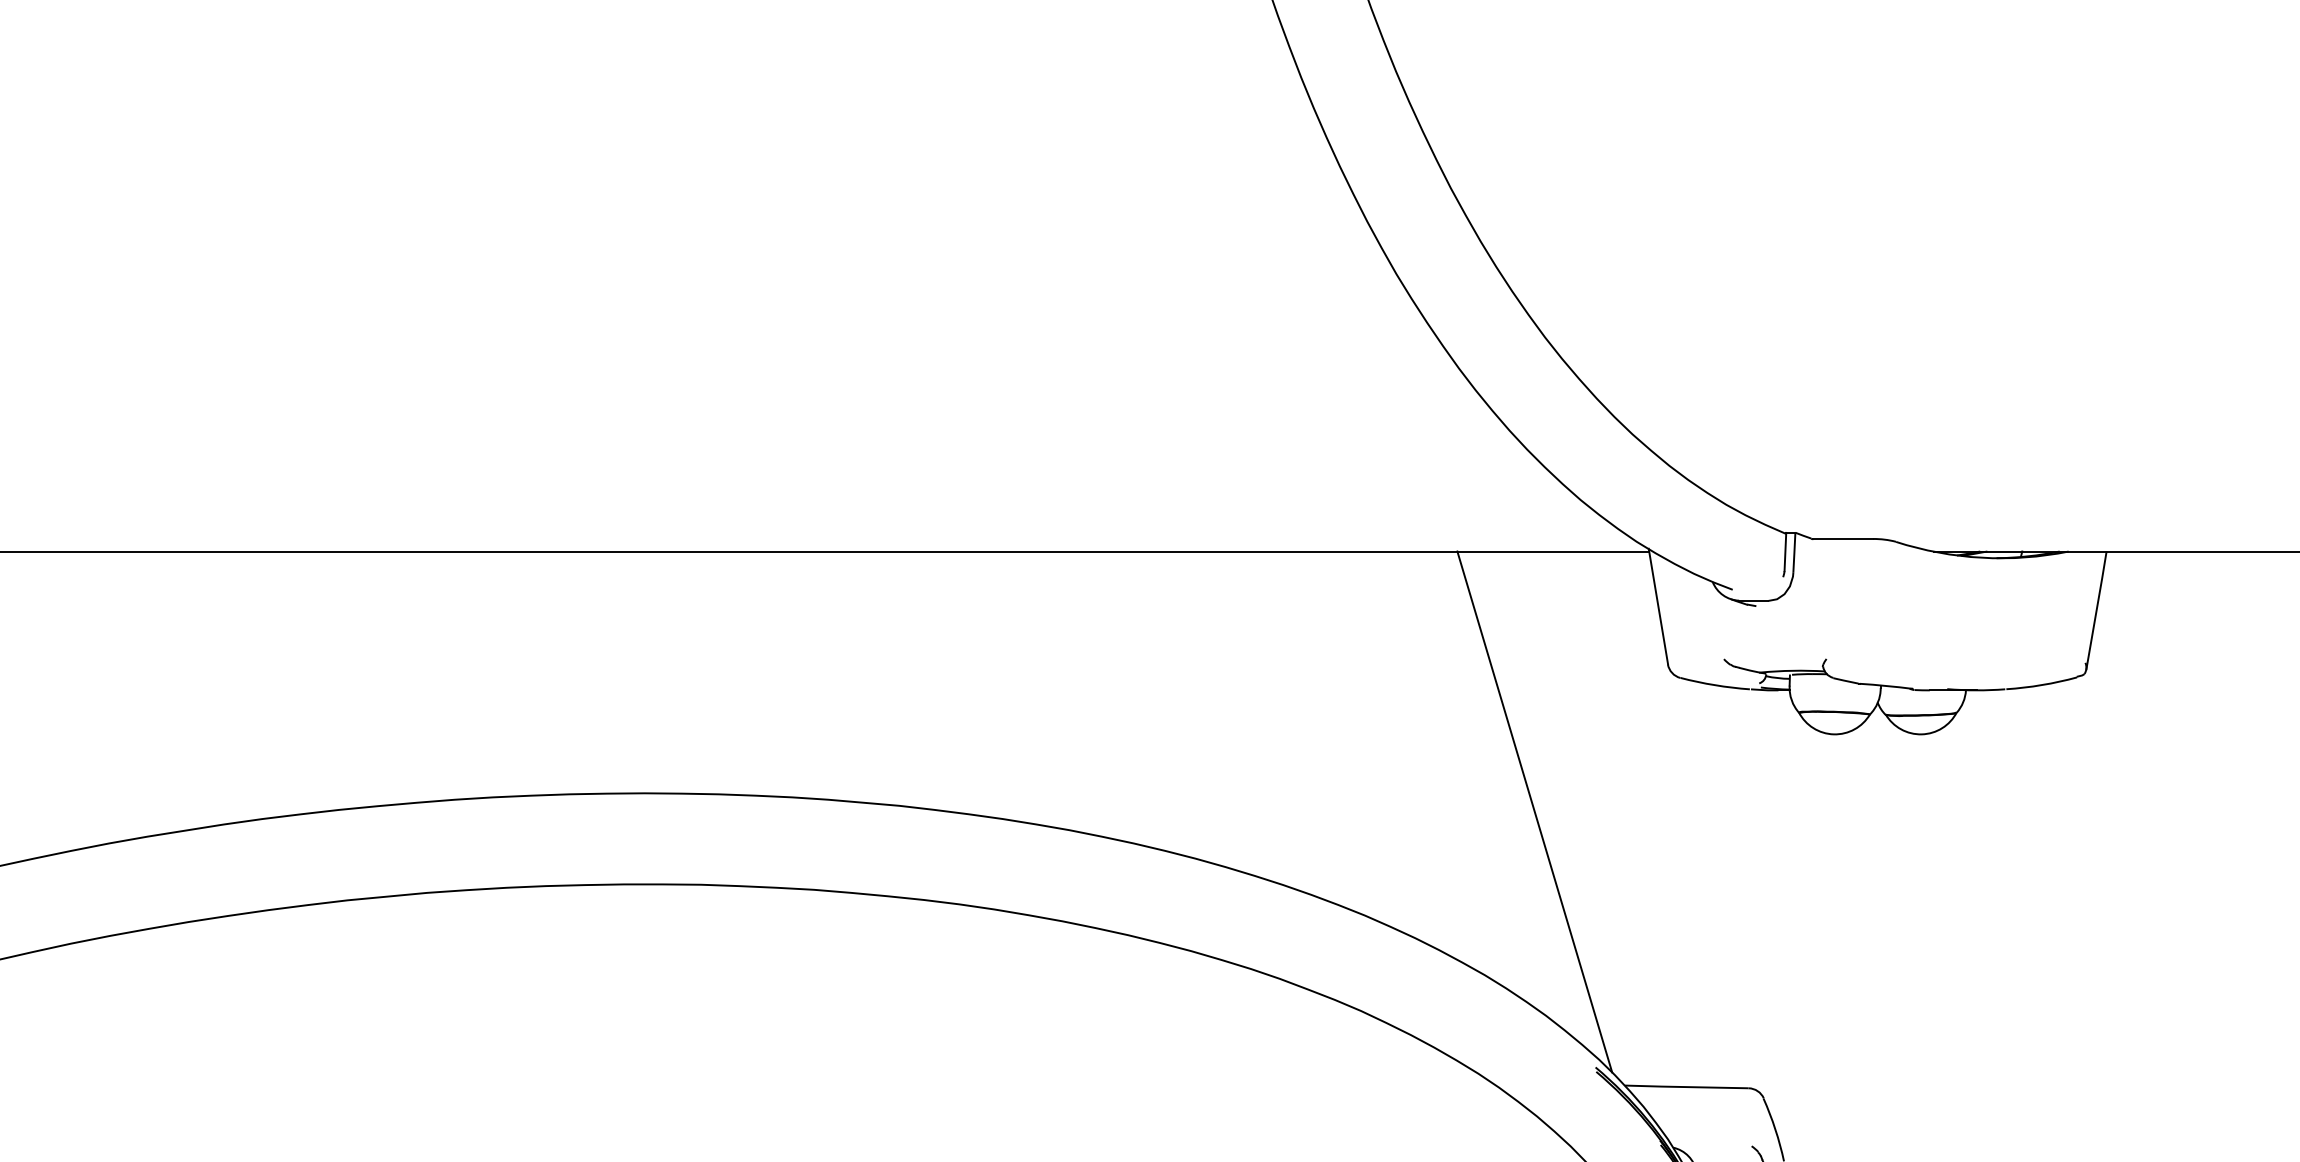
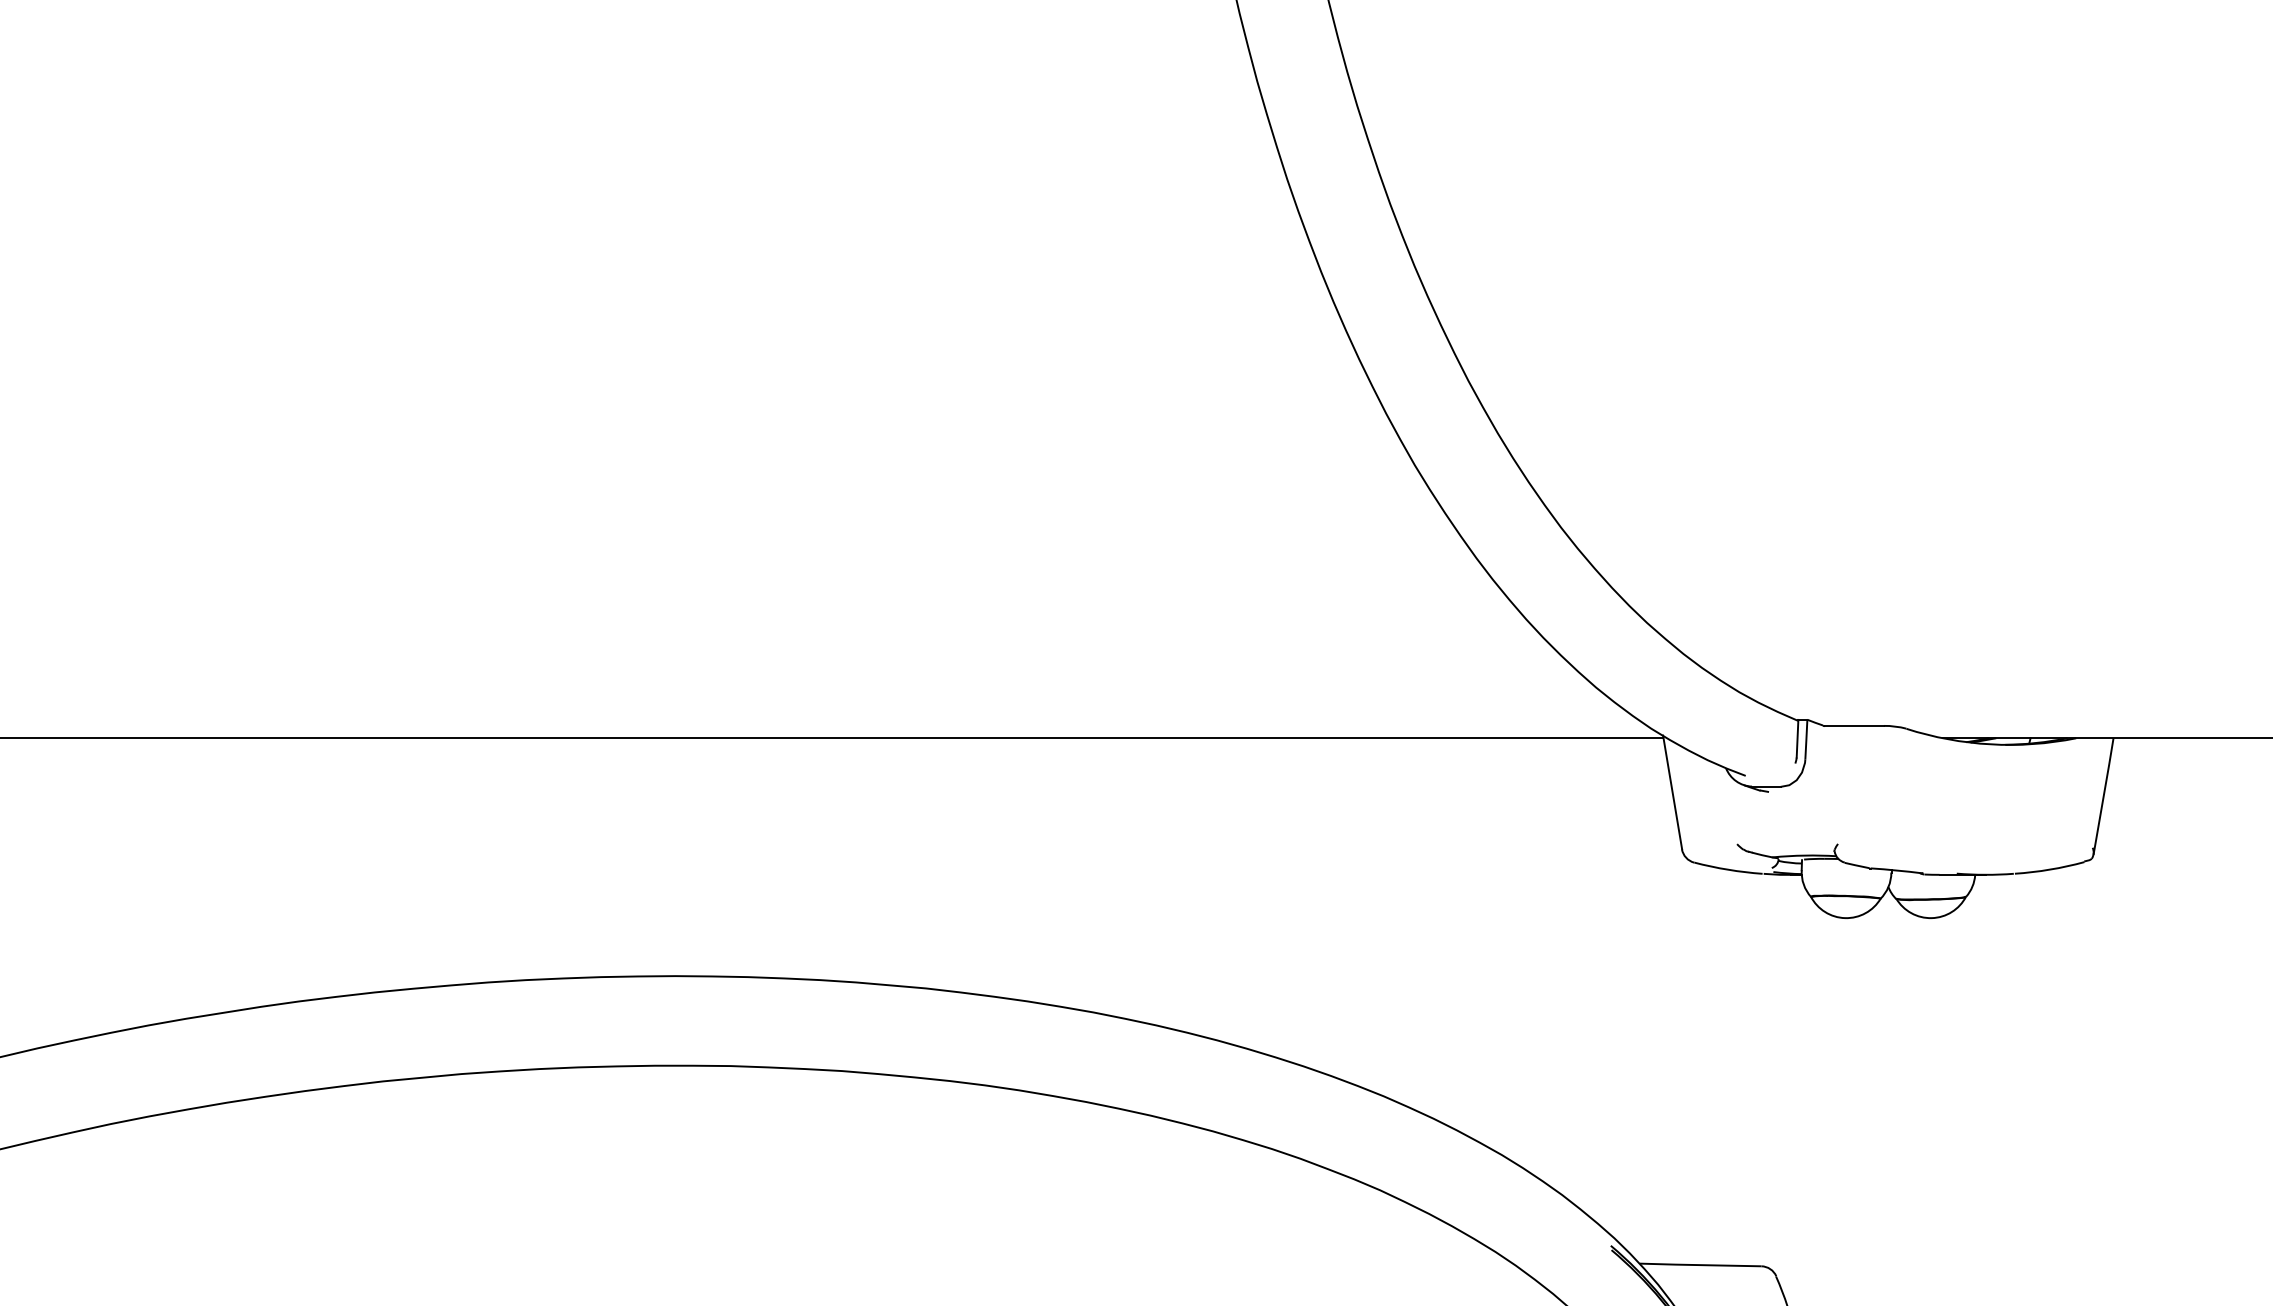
line: (1534, 811) -> (1550, 994), removed

